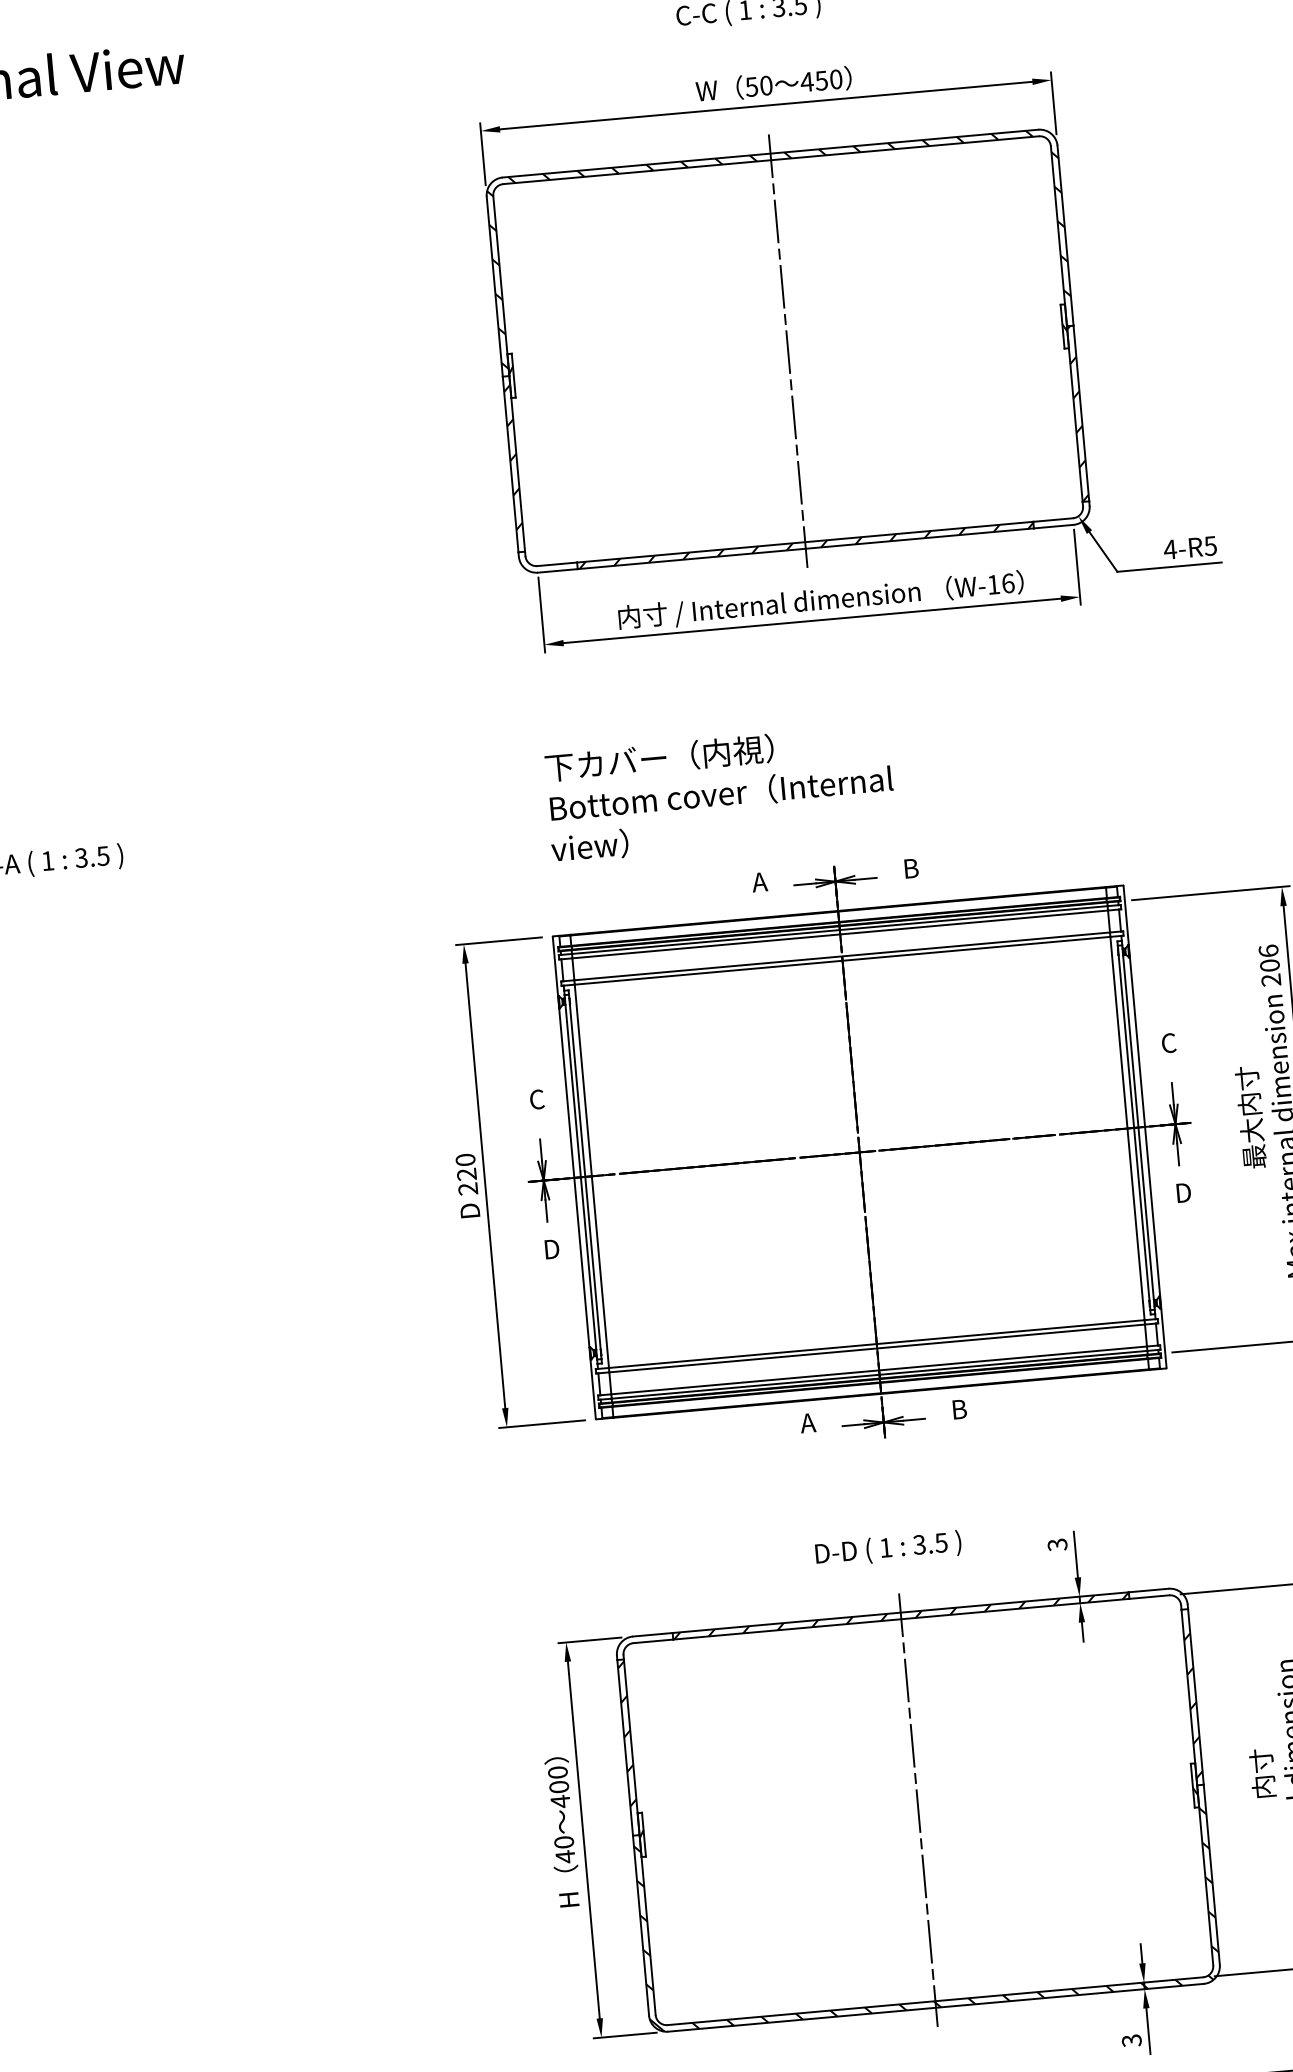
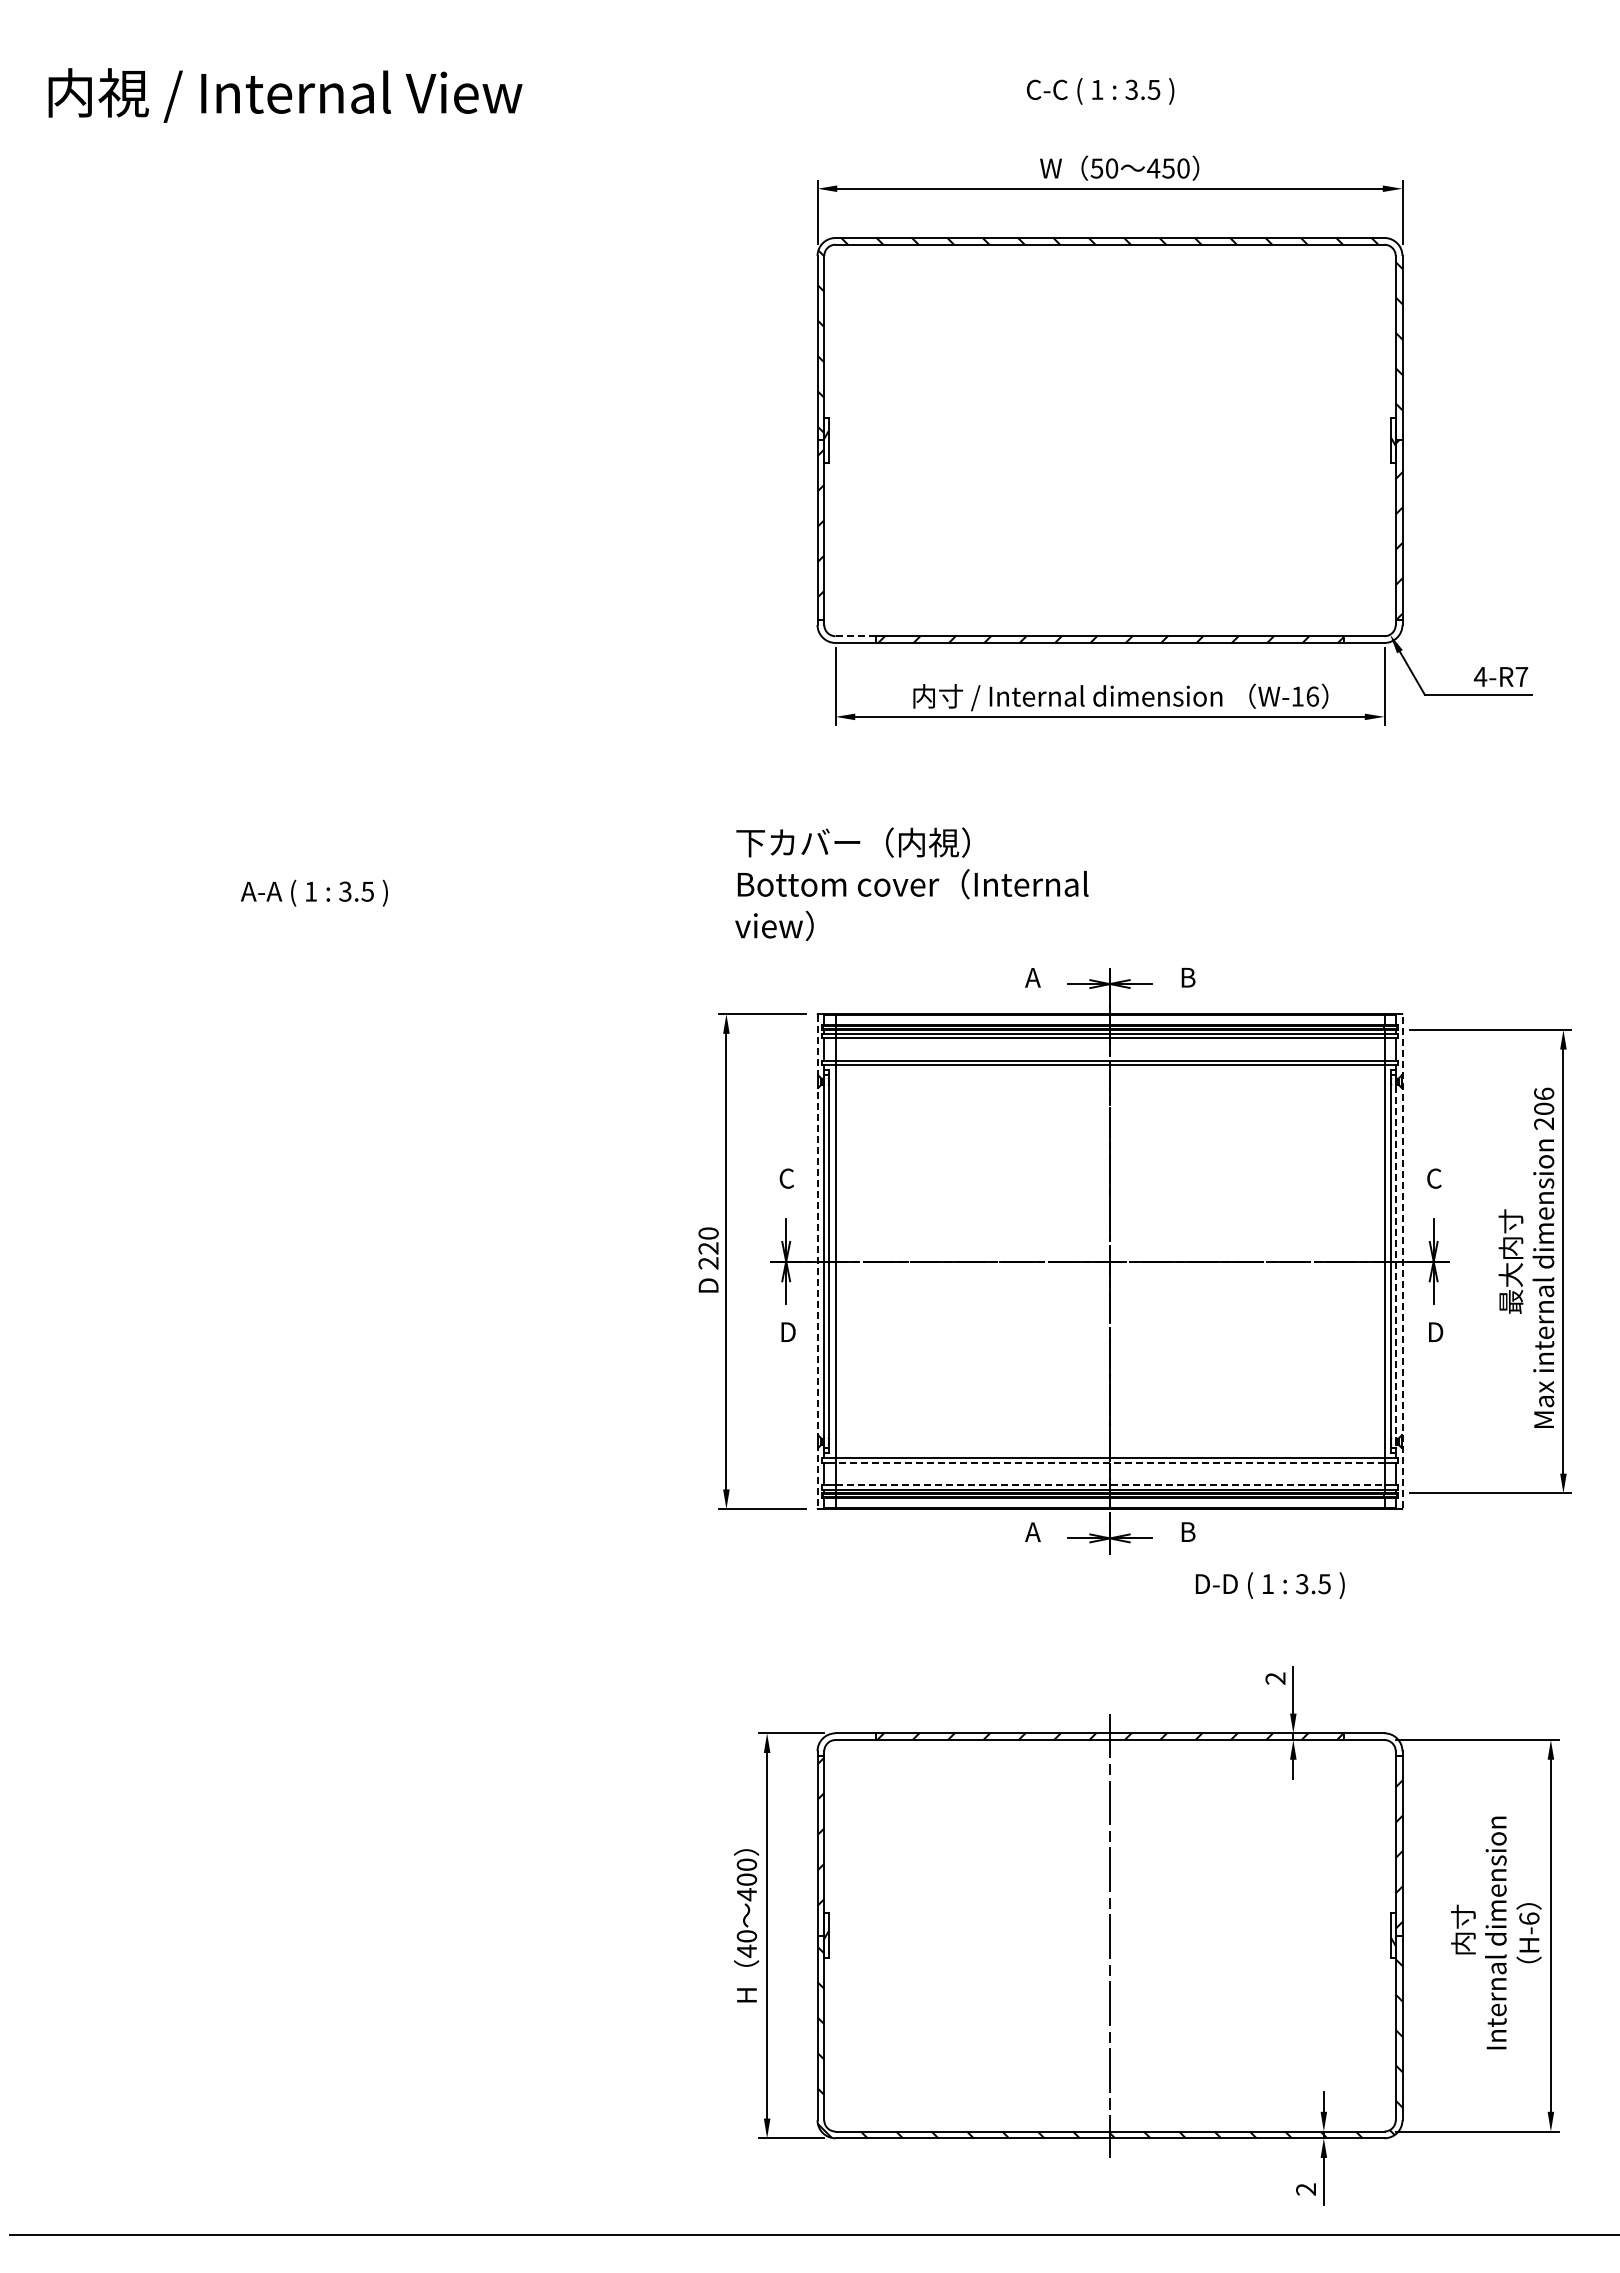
line: (788, 351) -> (1110, 440), removed
text: (1210, 546) -> (1521, 677), 4-R5 -> 4-R7
line: (557, 564) -> (856, 636), solid -> dashed
text: (719, 793) -> (911, 883), moved
line: (1145, 1126) -> (1402, 1261), solid -> dashed
line: (1138, 1127) -> (1395, 1261), solid -> dashed
line: (574, 1177) -> (817, 1261), solid -> dashed
line: (876, 1348) -> (1109, 1462), solid -> dashed
line: (879, 1370) -> (1110, 1485), solid -> dashed
text: (1057, 1544) -> (1275, 1678), 3 -> 2
text: (887, 1549) -> (1269, 1585), moved
text: (1132, 2040) -> (1306, 2189), 3 -> 2

